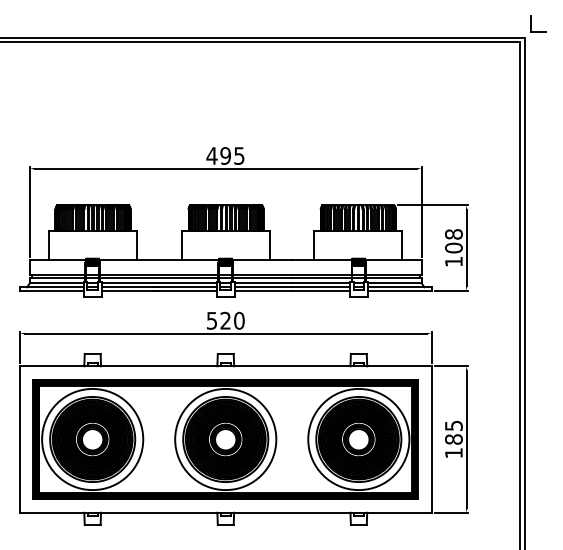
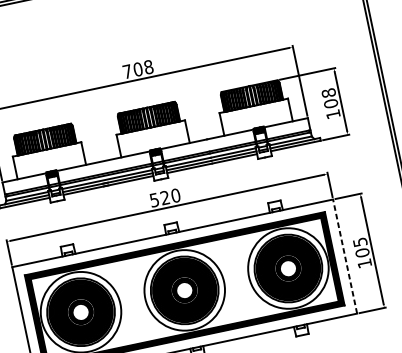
text: (225, 155) -> (137, 69), 495 -> 708
line: (431, 439) -> (345, 256), solid -> dashed
text: (453, 439) -> (362, 252), 185 -> 105

